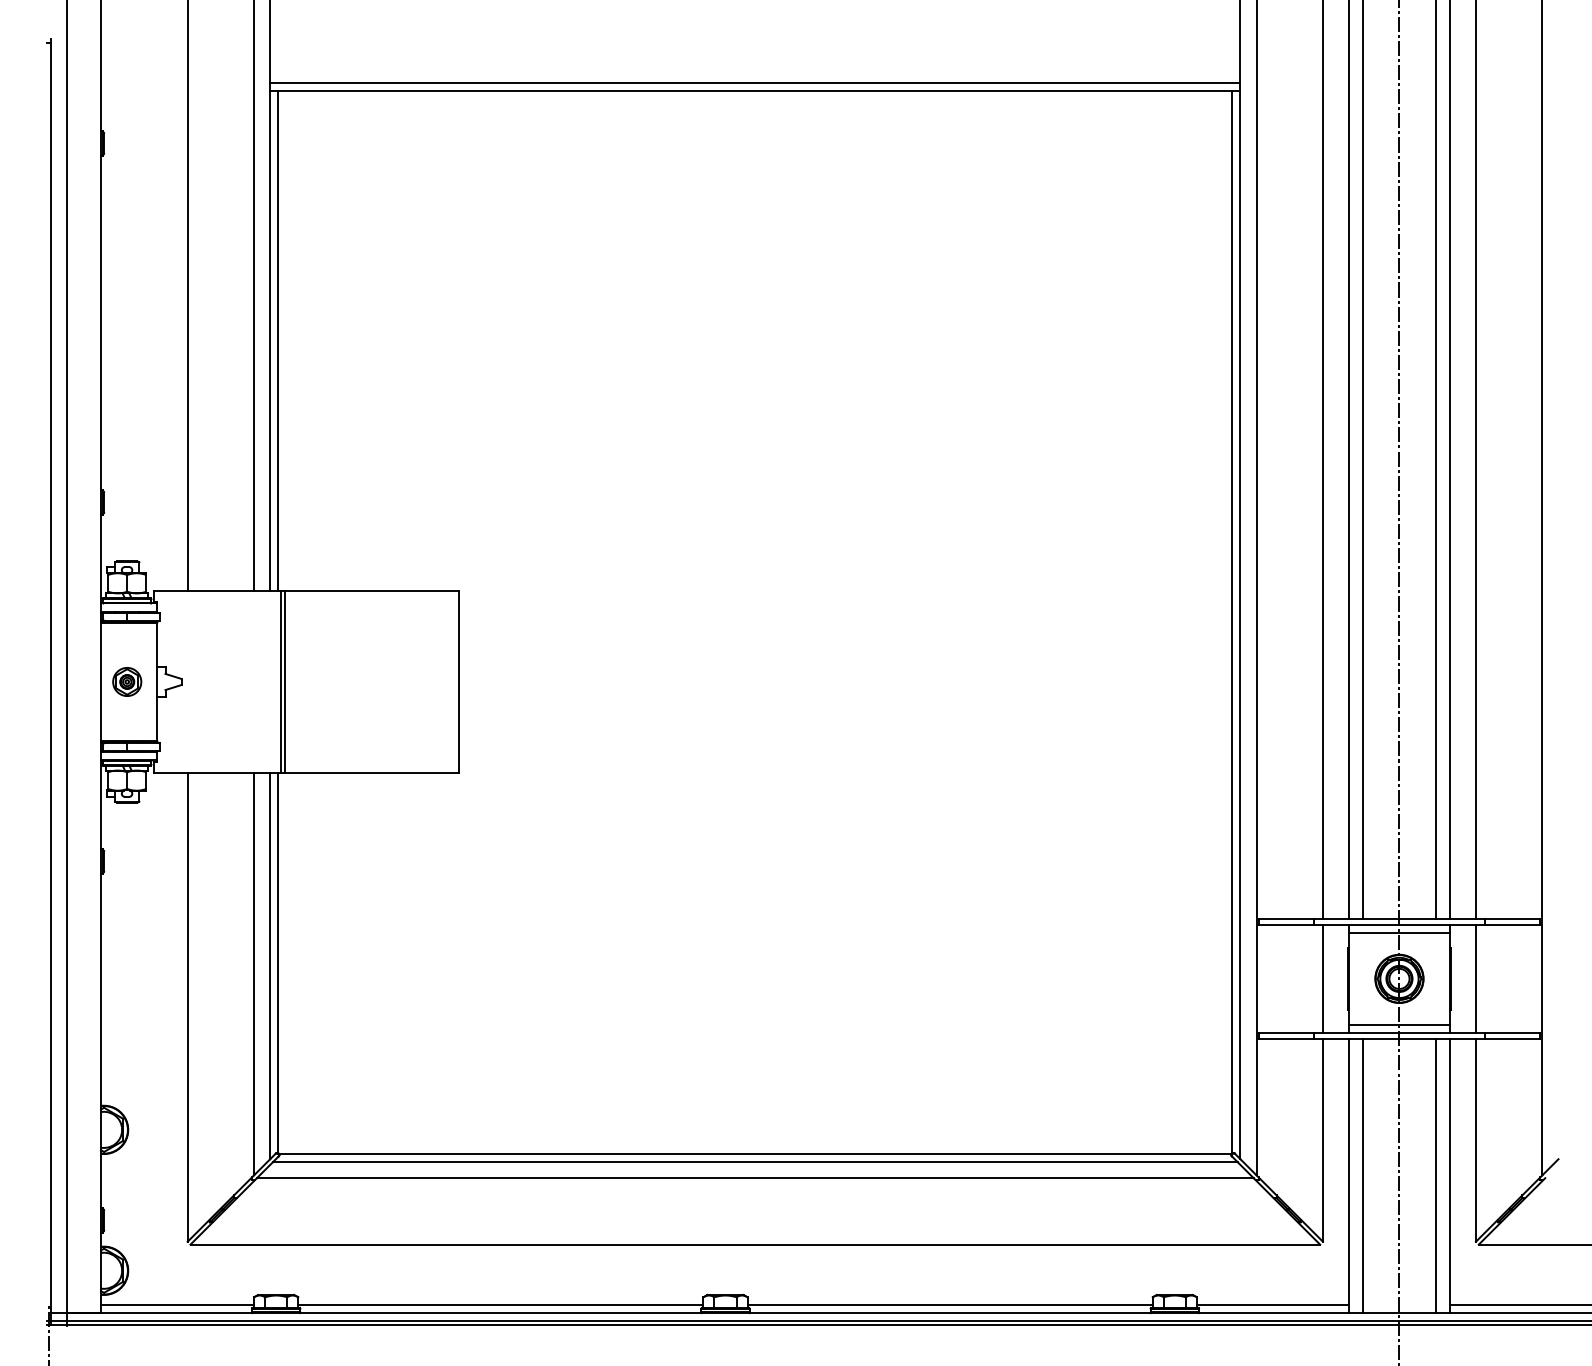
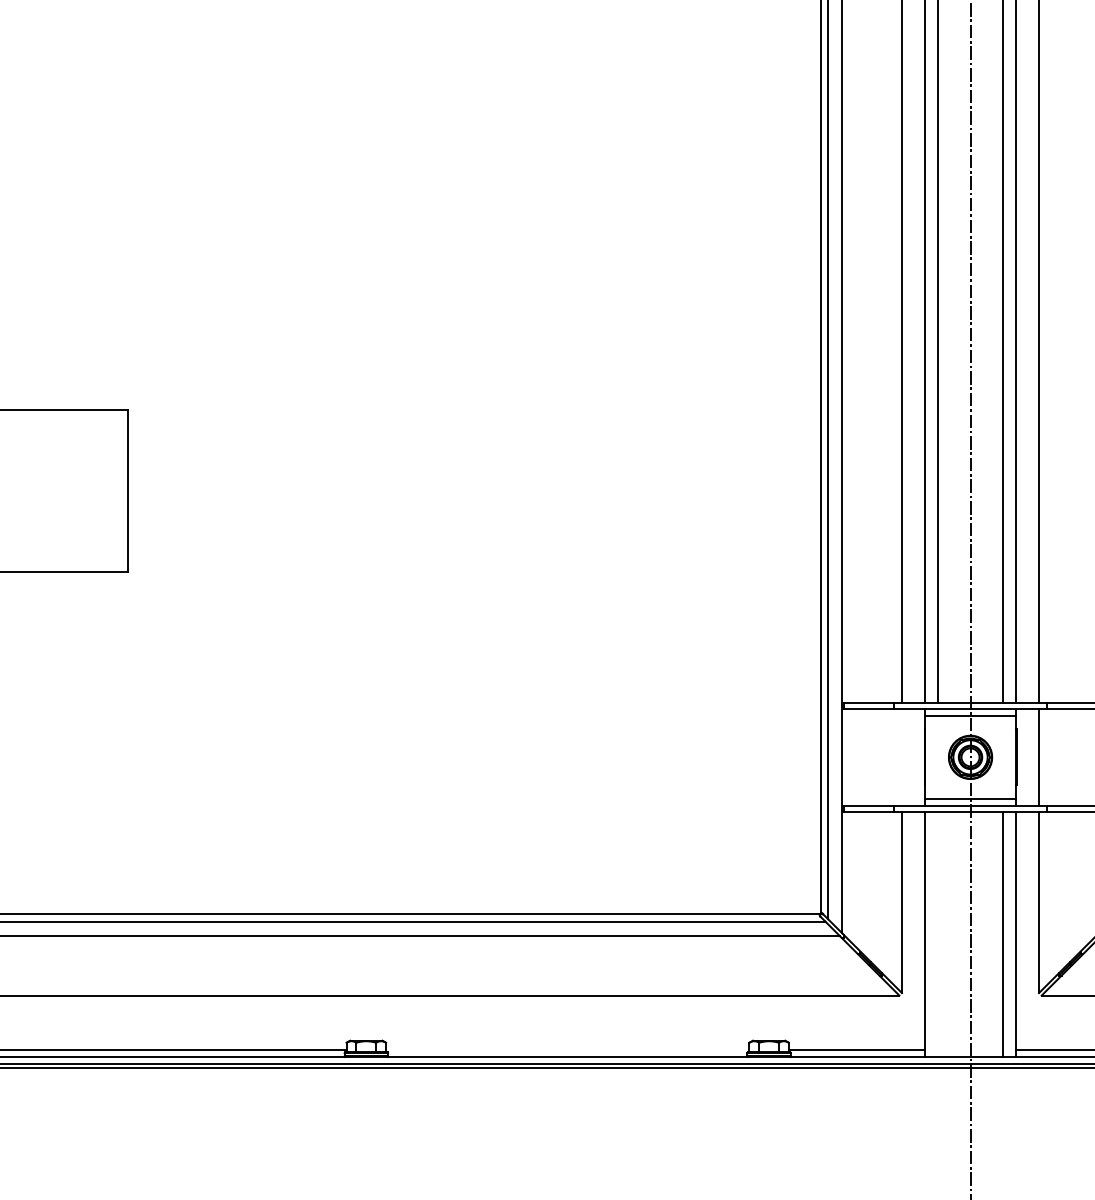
line: (1322, 978) -> (901, 757), removed
line: (1363, 1176) -> (938, 934), removed
line: (949, 1305) -> (567, 1050), removed

